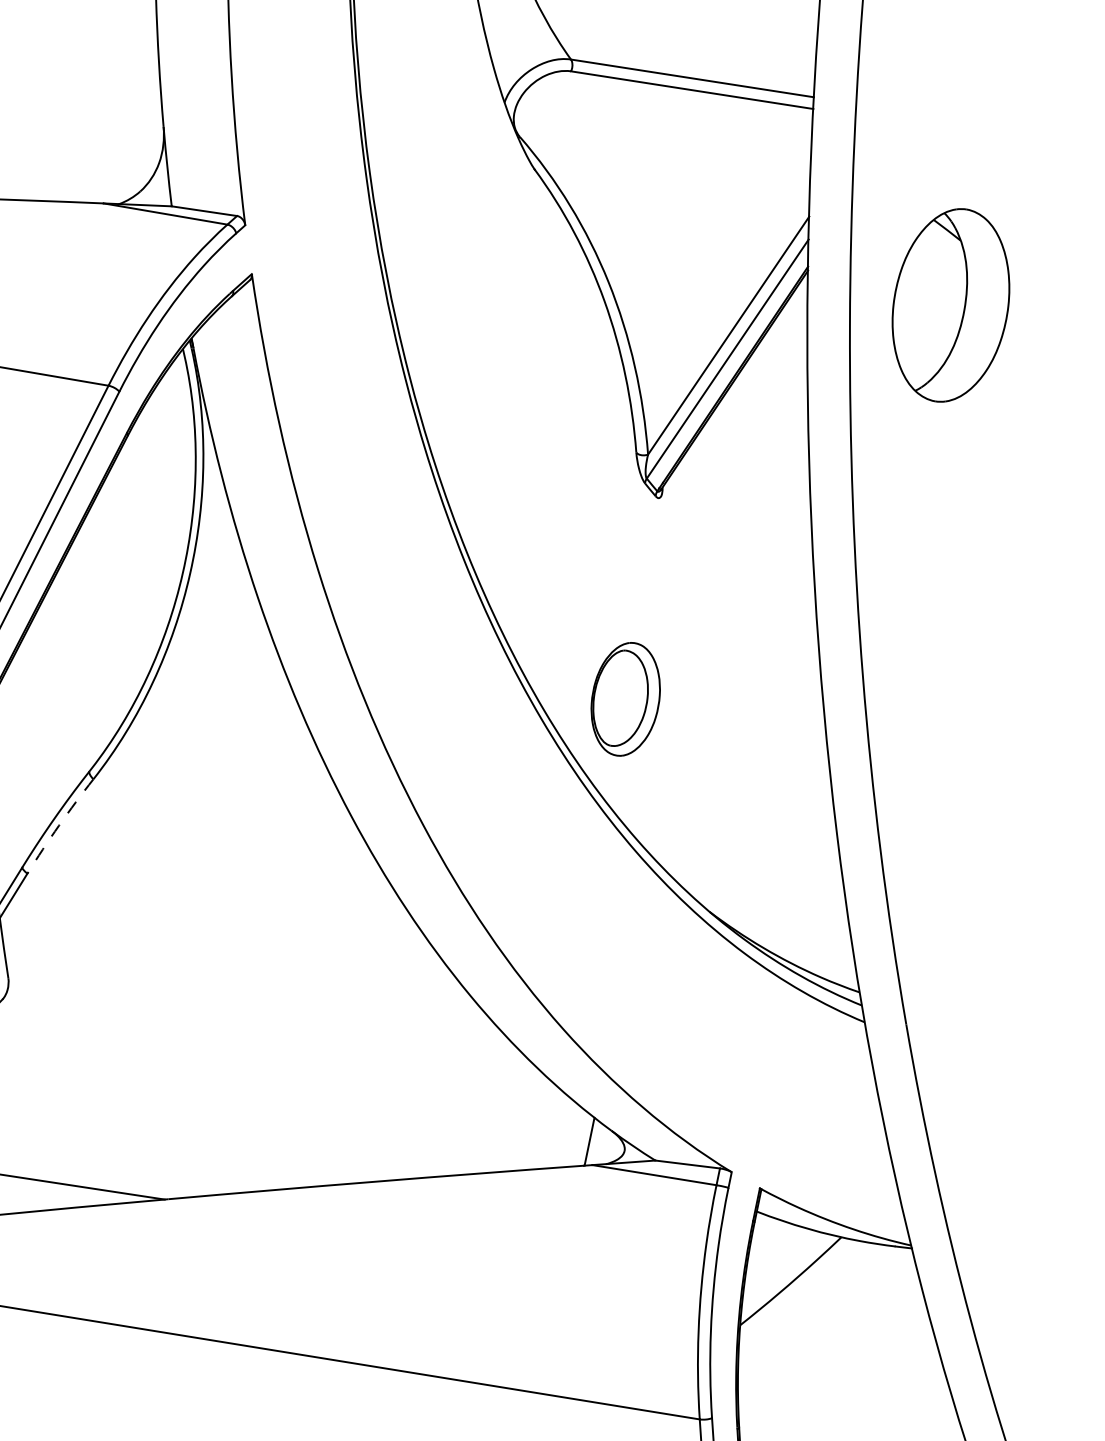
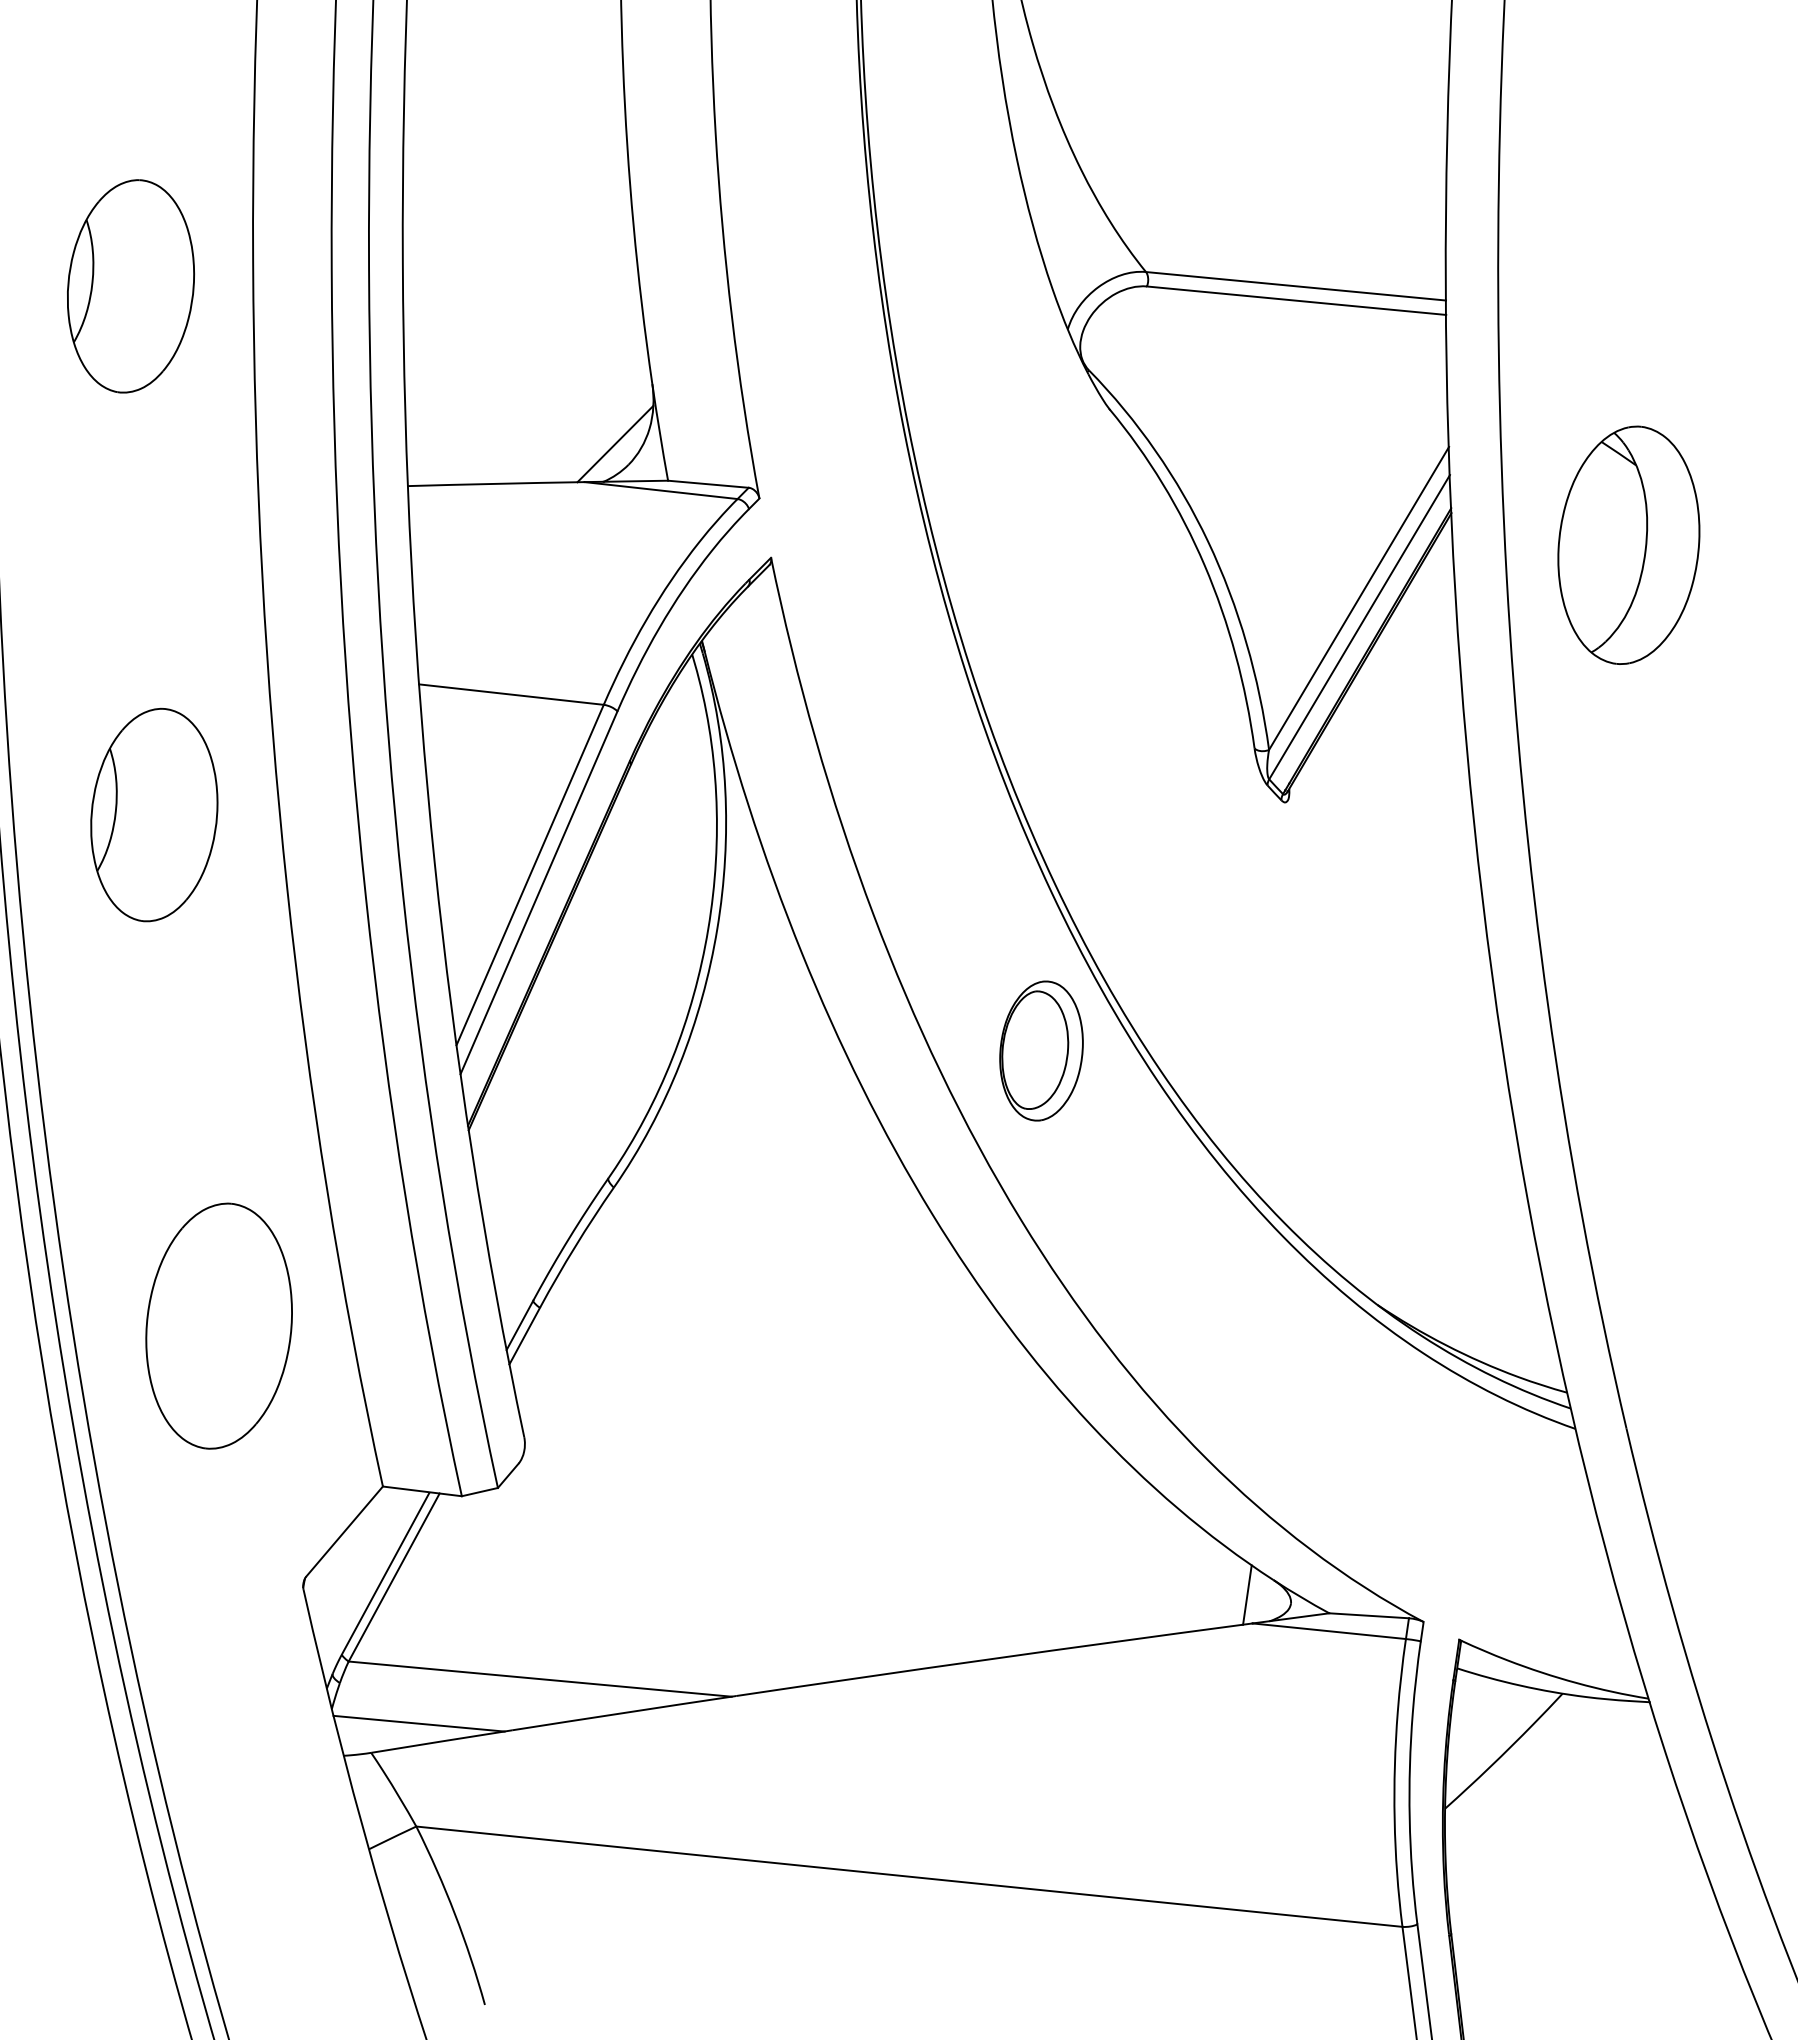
line: (130, 173) -> (615, 443), added
part: (625, 698) -> (1041, 1050), moved
arc: (59, 825) -> (575, 1246), dashed -> solid

